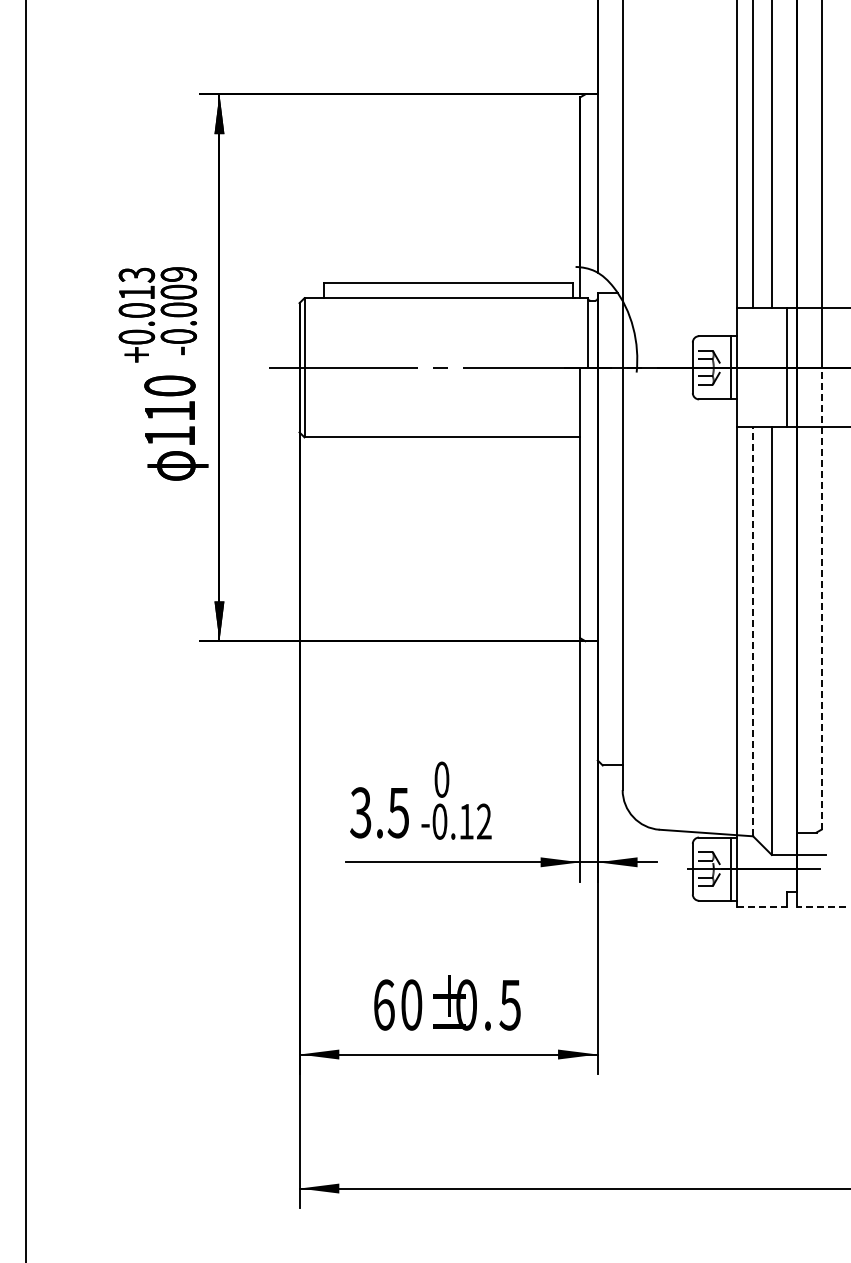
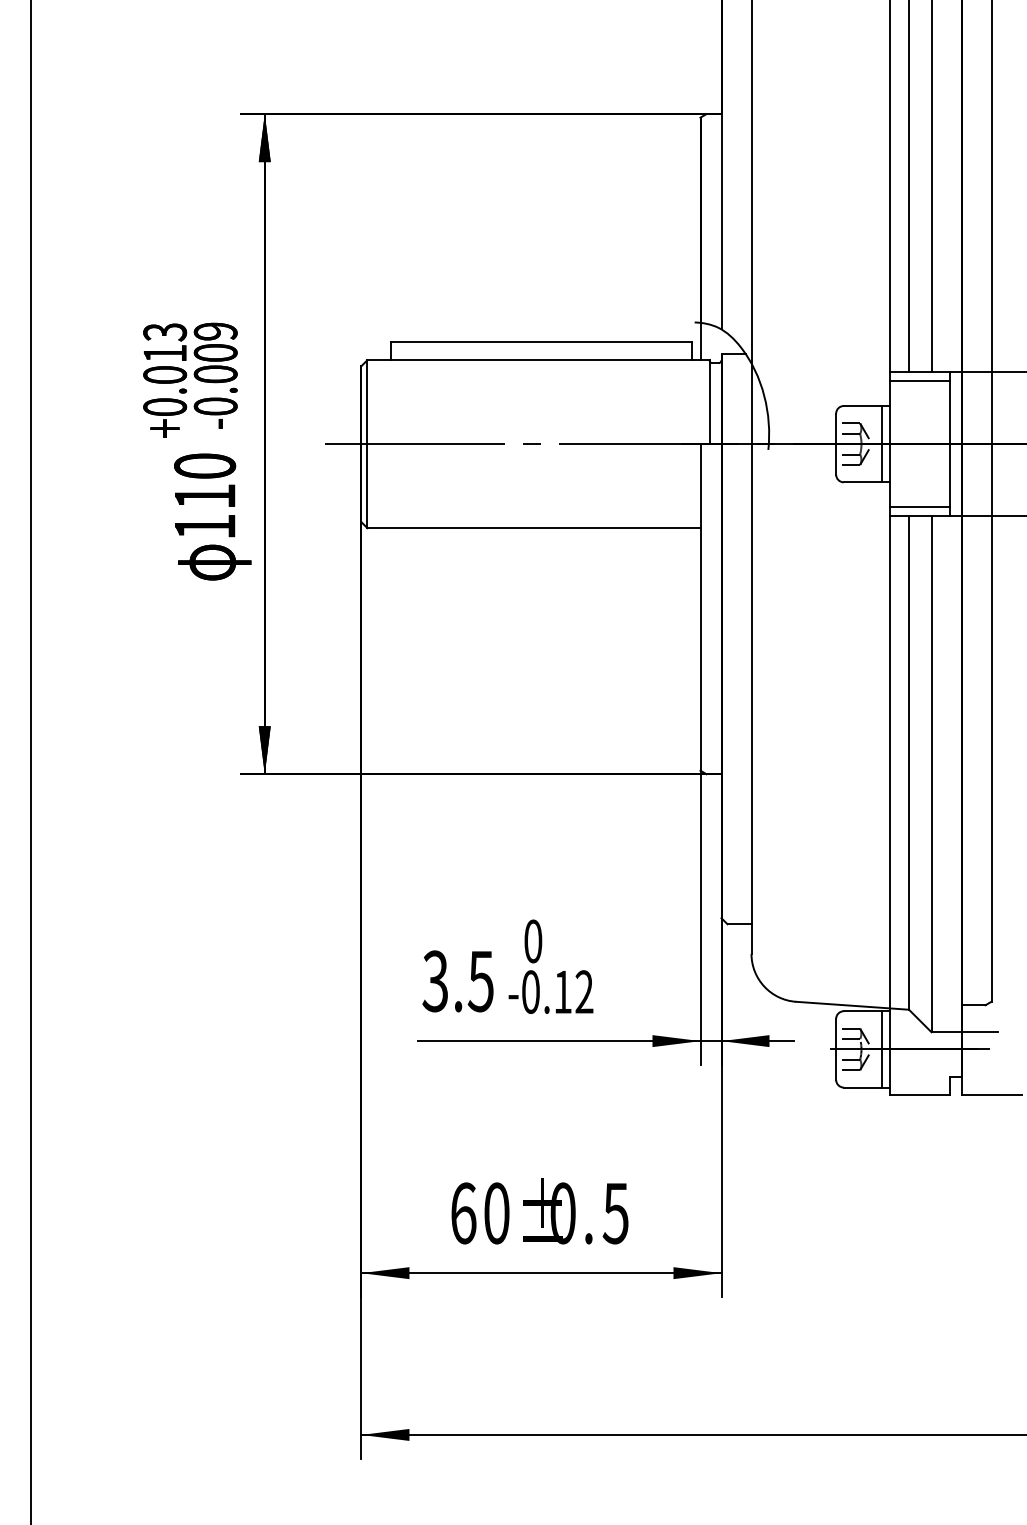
line: (761, 315) -> (919, 381), added
line: (761, 419) -> (919, 506), added
line: (821, 598) -> (991, 722), dashed -> solid
line: (753, 631) -> (909, 762), dashed -> solid
line: (761, 907) -> (919, 1095), dashed -> solid
line: (821, 907) -> (991, 1095), dashed -> solid

